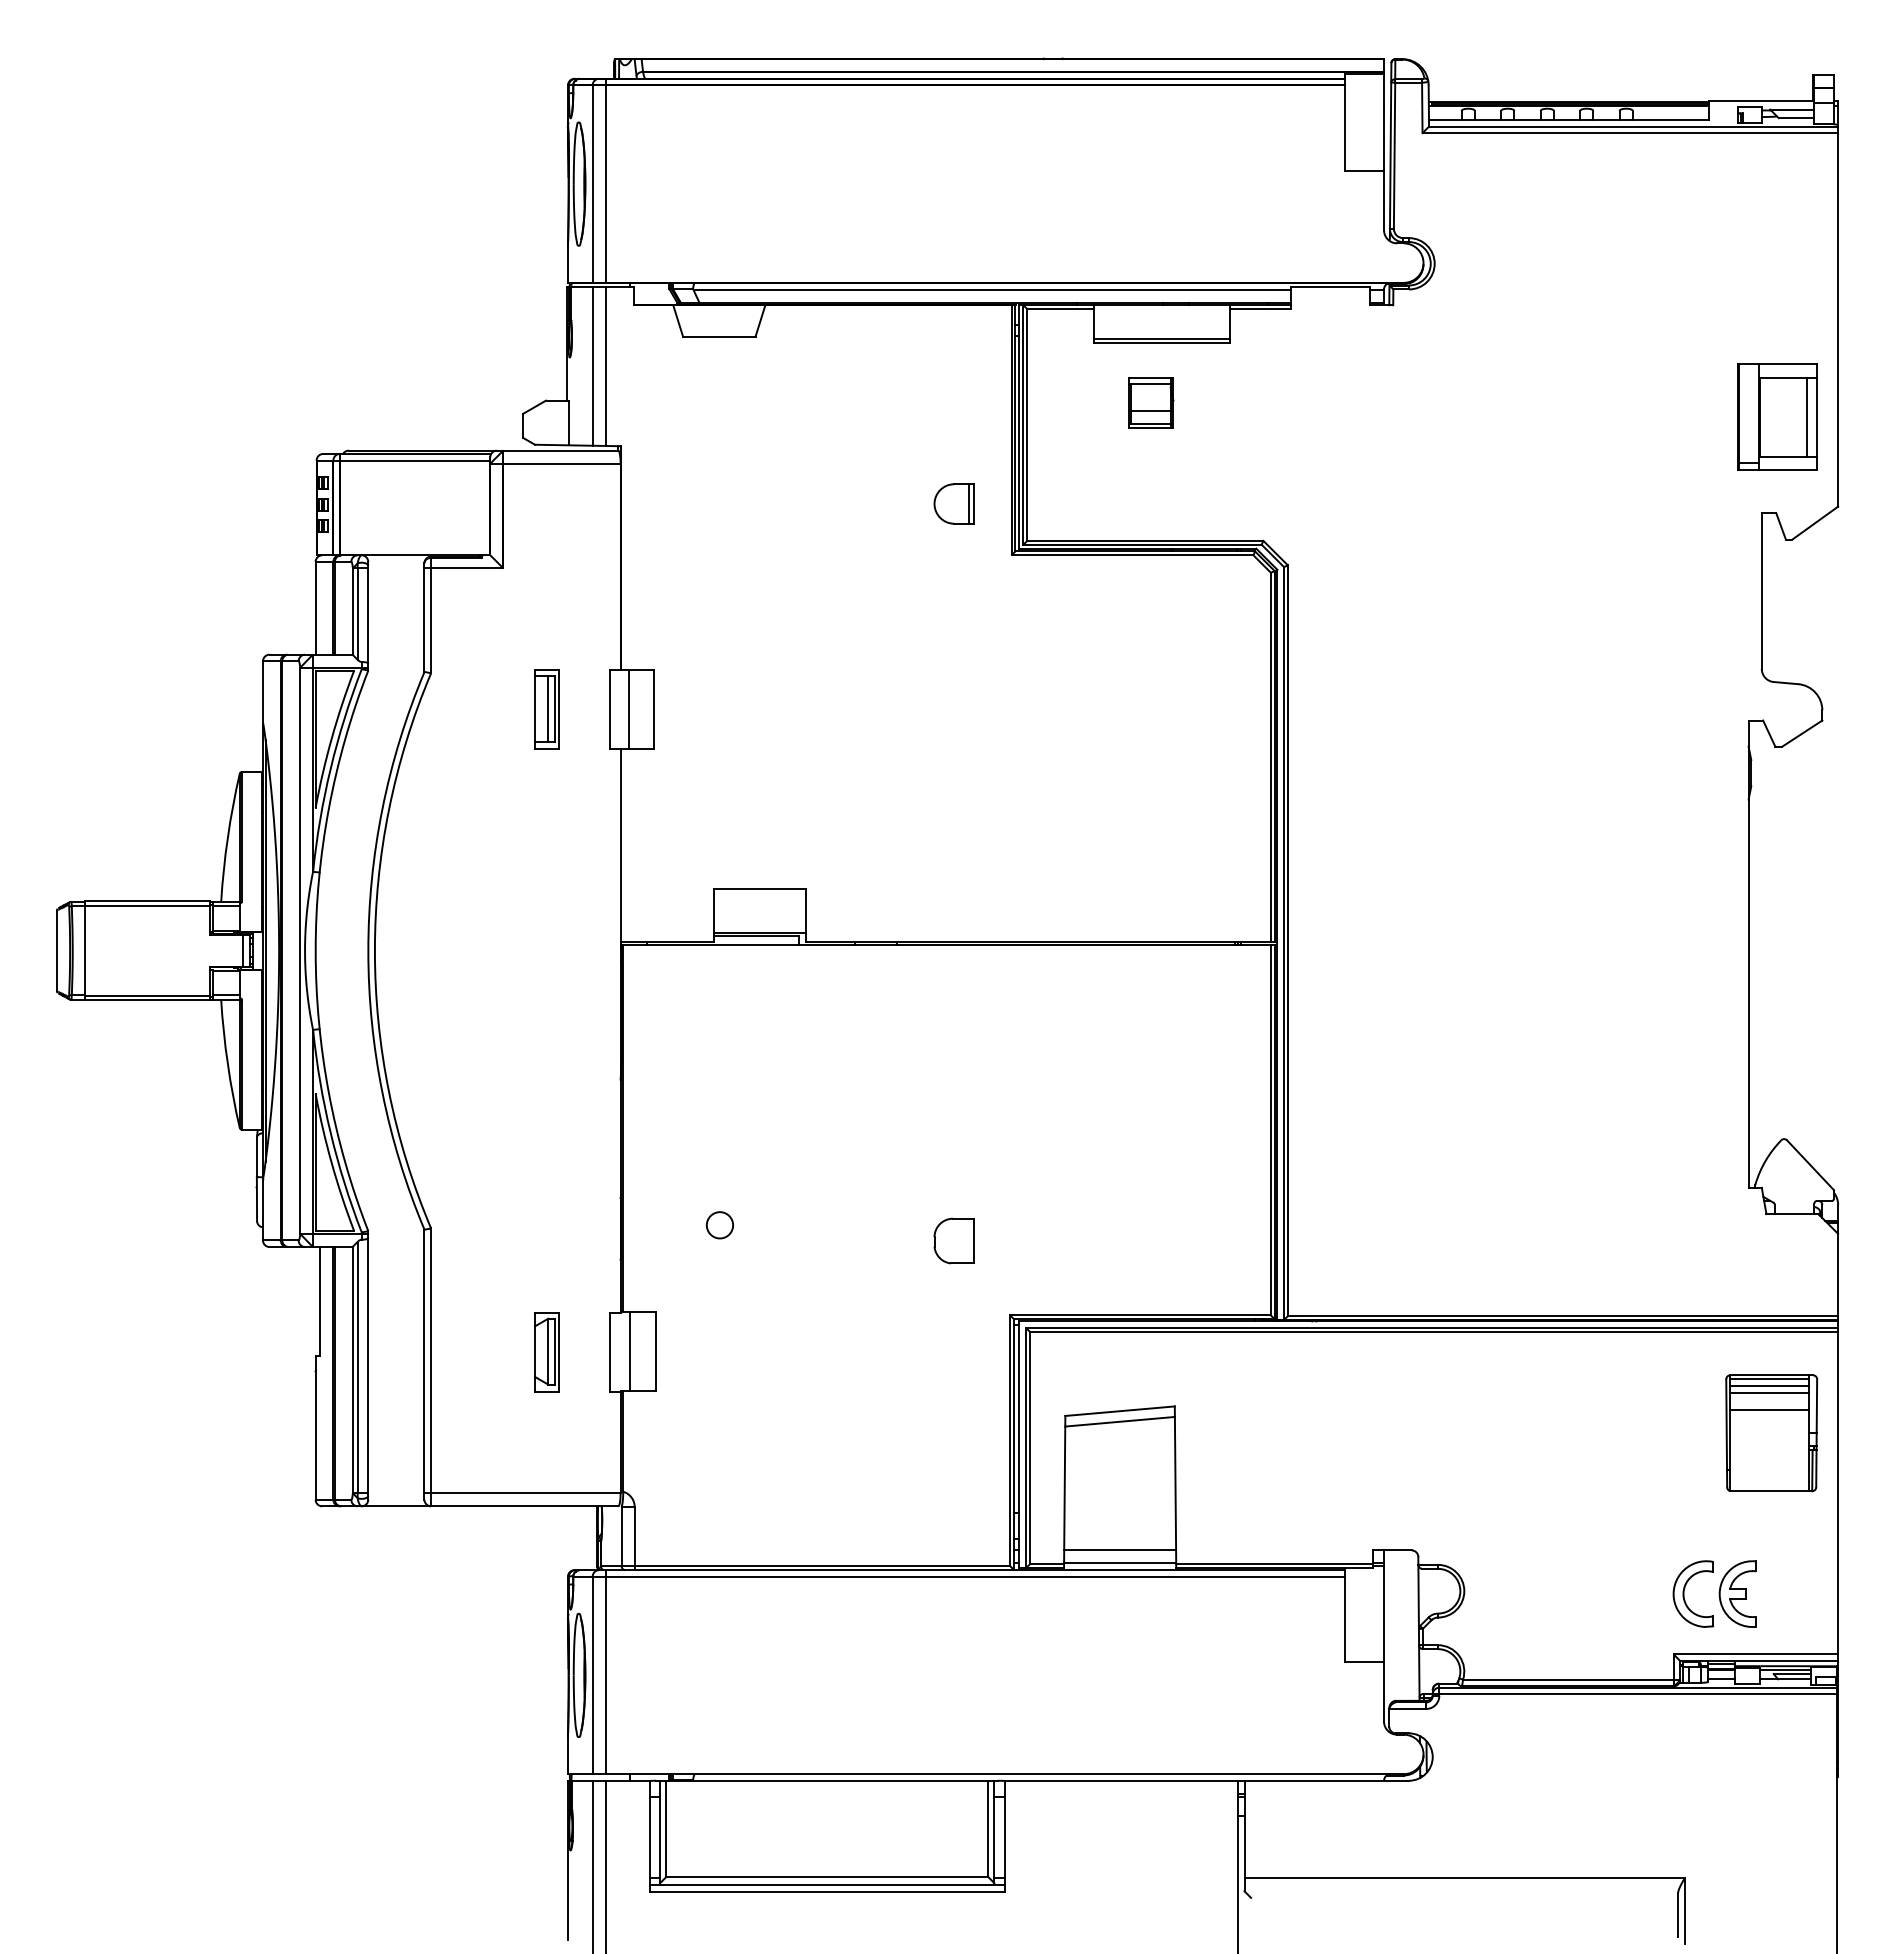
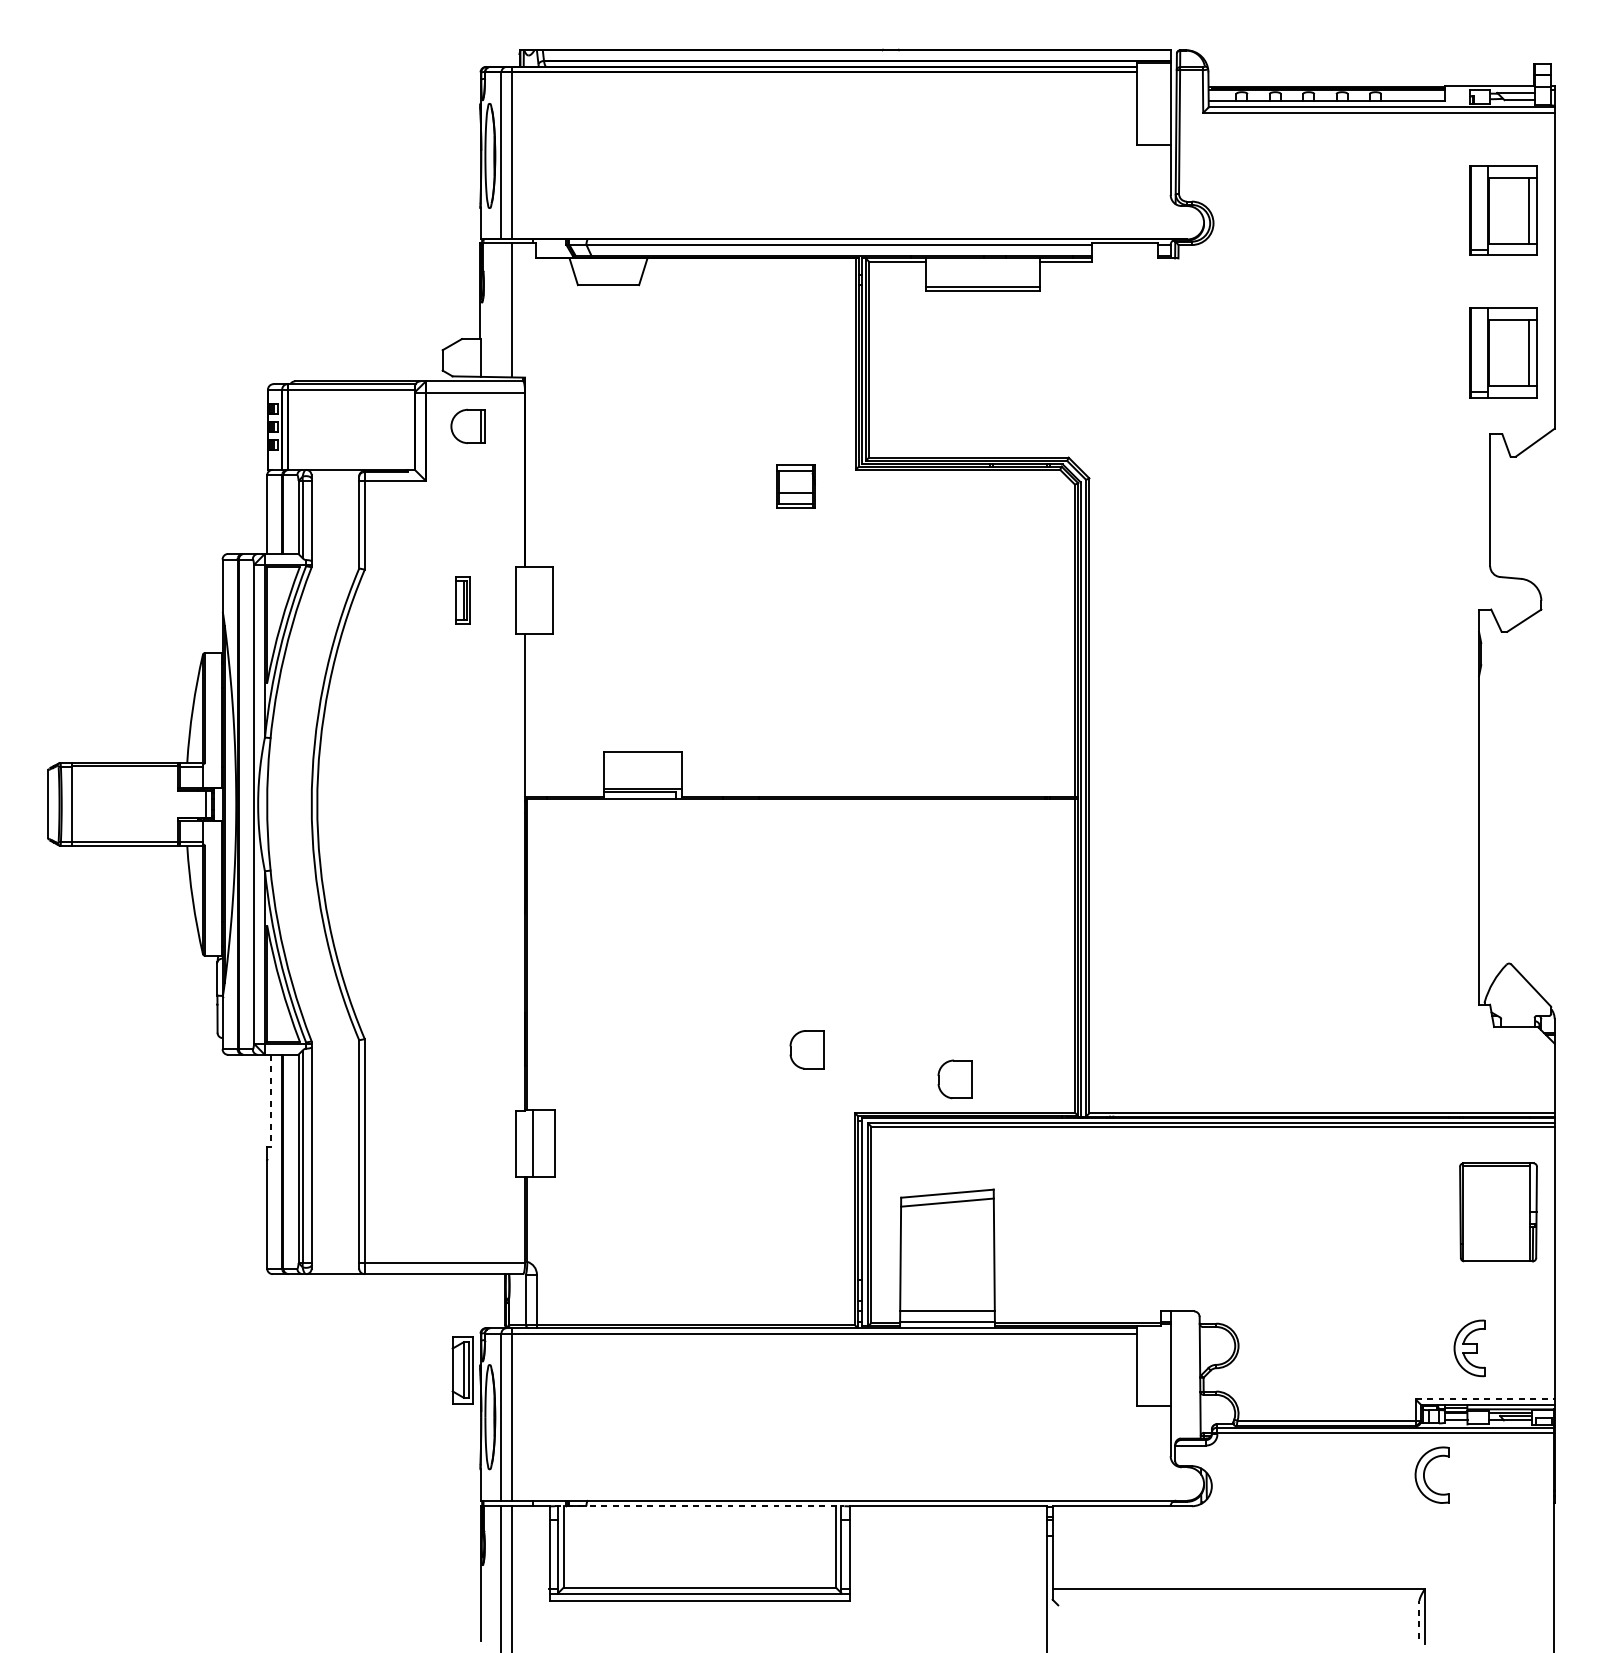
part: (1777, 248) -> (1503, 210), added
line: (592, 365) -> (501, 309), removed
part: (1151, 402) -> (796, 486), moved
part: (953, 503) -> (467, 426), moved
line: (629, 708) -> (532, 599), removed
part: (546, 709) -> (462, 600), size x0.7
circle: (719, 1225) -> (608, 1036), removed
part: (1128, 1275) -> (954, 1078), added
line: (319, 1301) -> (270, 1100), solid -> dashed
part: (546, 1352) -> (462, 1370), moved
line: (1769, 1385) -> (1496, 1171), removed
line: (1769, 1392) -> (1496, 1177), removed
line: (1769, 1409) -> (1496, 1192), removed
part: (1684, 1593) -> (1424, 1474), moved
line: (1756, 1654) -> (1485, 1399), solid -> dashed
line: (827, 1780) -> (700, 1506), solid -> dashed
line: (1678, 1914) -> (1419, 1619), solid -> dashed

